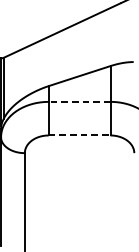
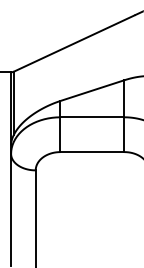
line: (78, 102) -> (91, 117), dashed -> solid
line: (79, 135) -> (92, 152), dashed -> solid

